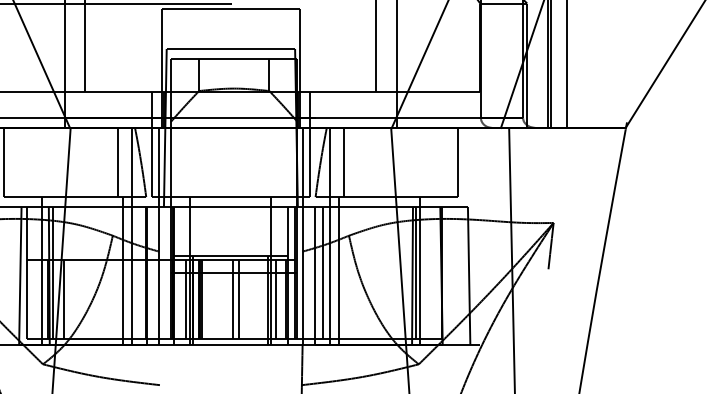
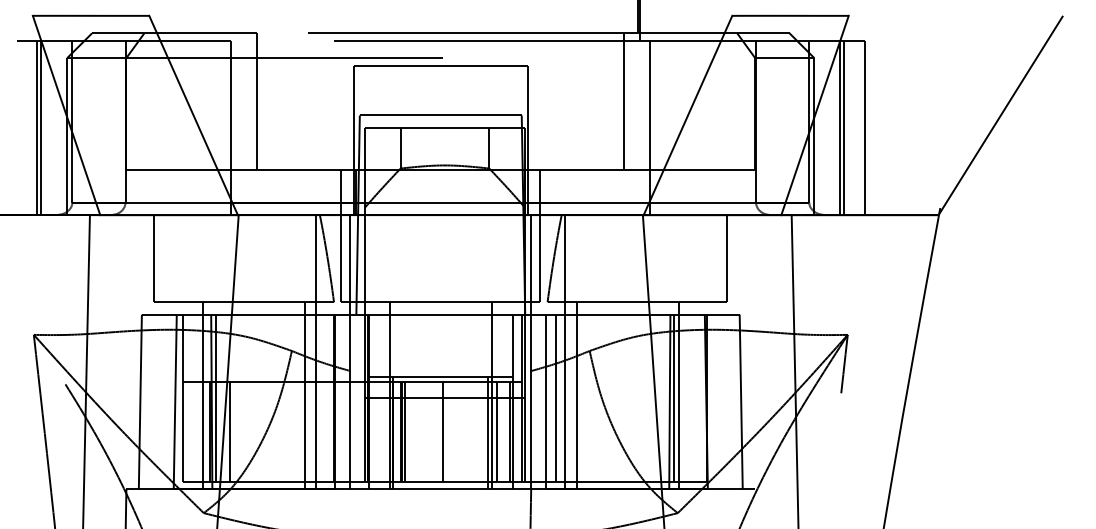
line: (118, 162) -> (298, 258), removed
line: (344, 162) -> (583, 258), removed
line: (186, 299) -> (384, 431), removed
line: (239, 299) -> (451, 431), removed

